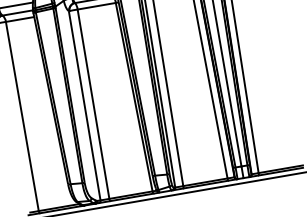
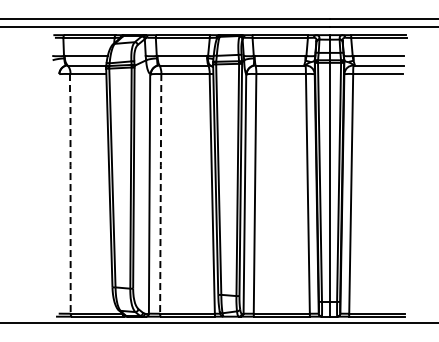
line: (93, 103) -> (160, 192), solid -> dashed
line: (22, 115) -> (70, 192), solid -> dashed

